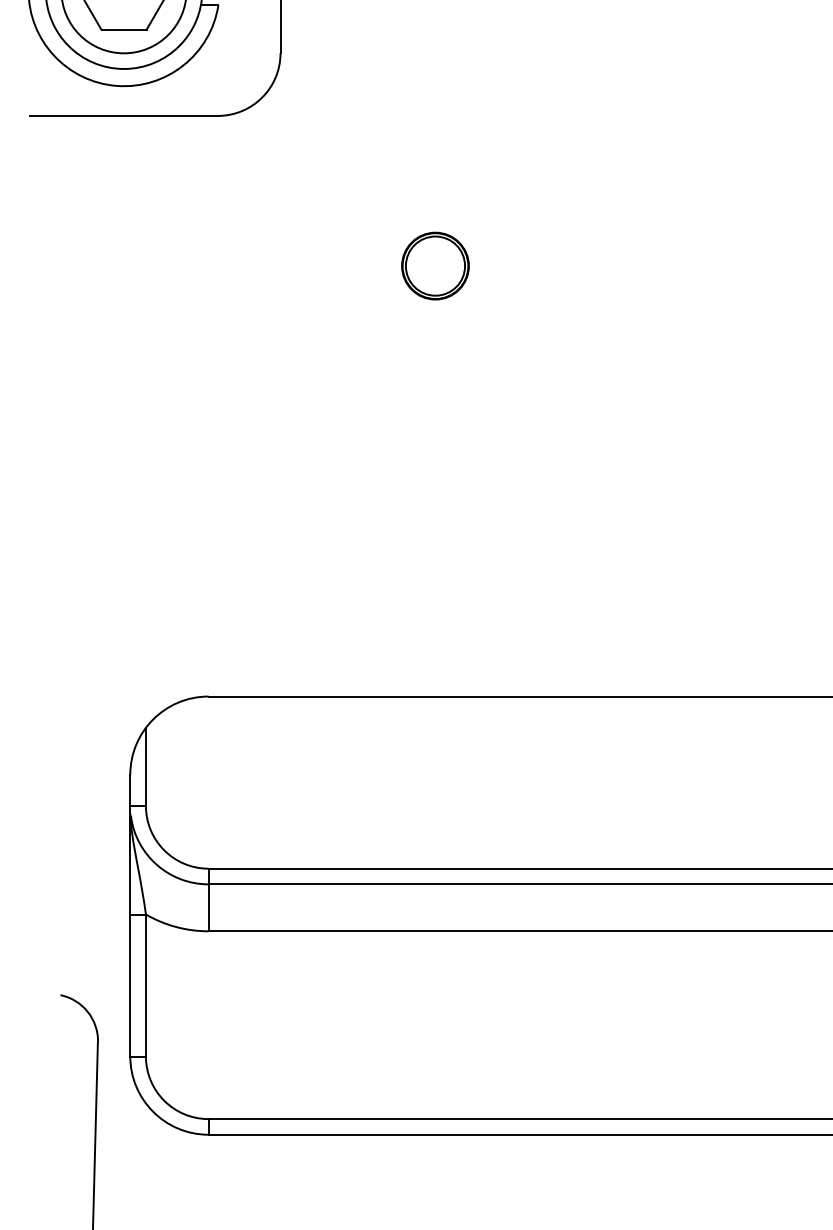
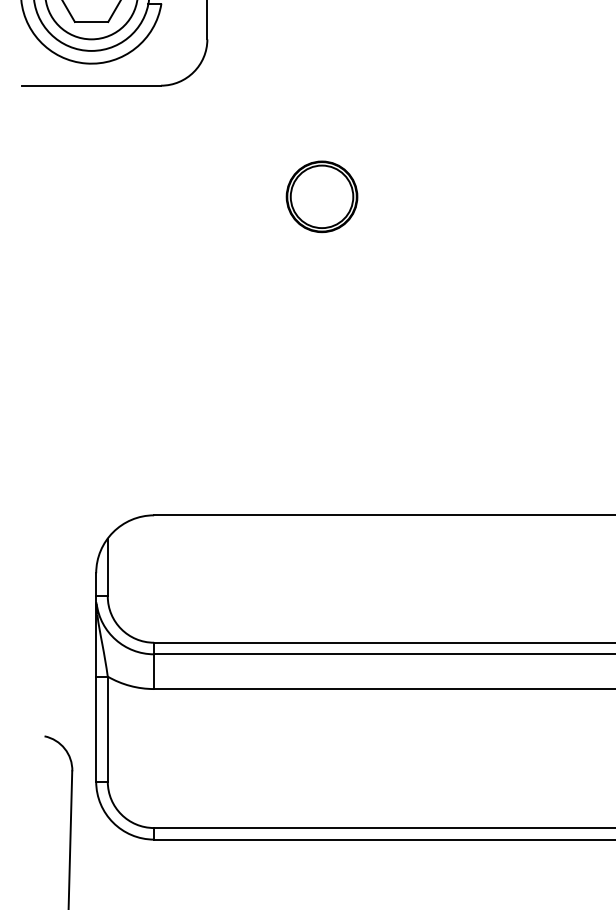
part: (435, 265) -> (322, 196), size x1.43

